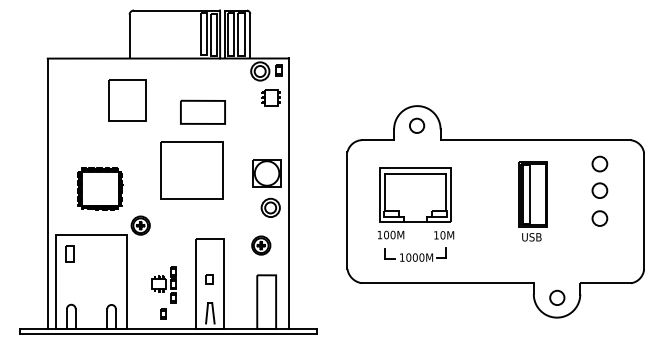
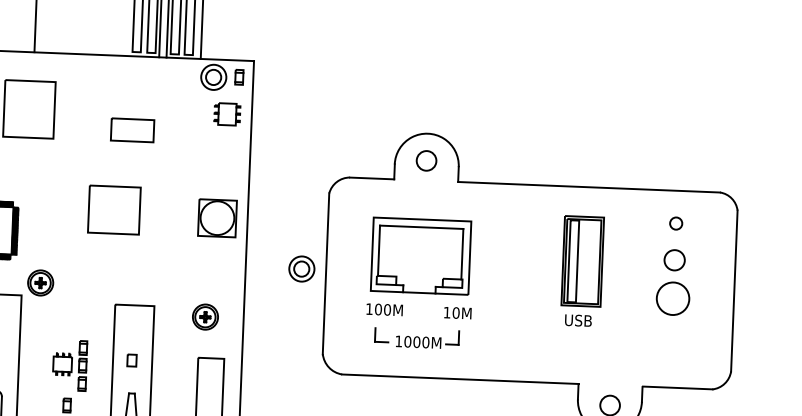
part: (202, 111) -> (131, 129), size x0.7
circle: (599, 163) -> (675, 222), size x0.6
part: (191, 170) -> (113, 209), size x0.6
part: (270, 207) -> (301, 268), moved
circle: (599, 218) -> (672, 298), size x1.6

